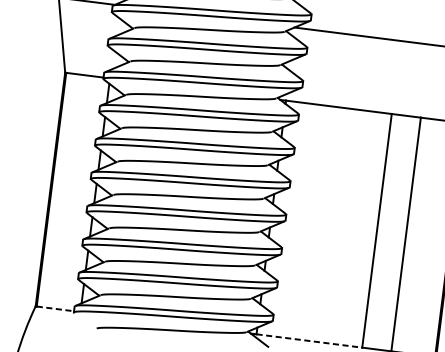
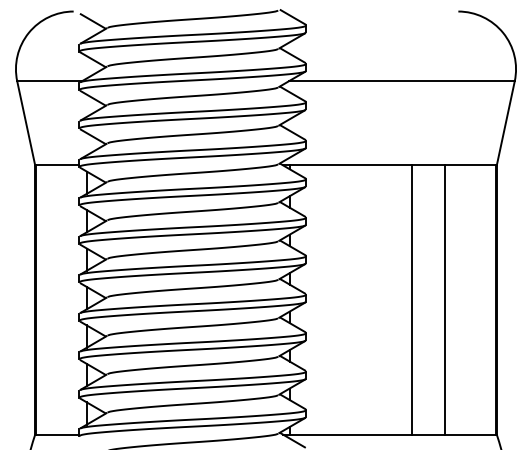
line: (55, 308) -> (57, 434), dashed -> solid
line: (309, 340) -> (350, 434), dashed -> solid

